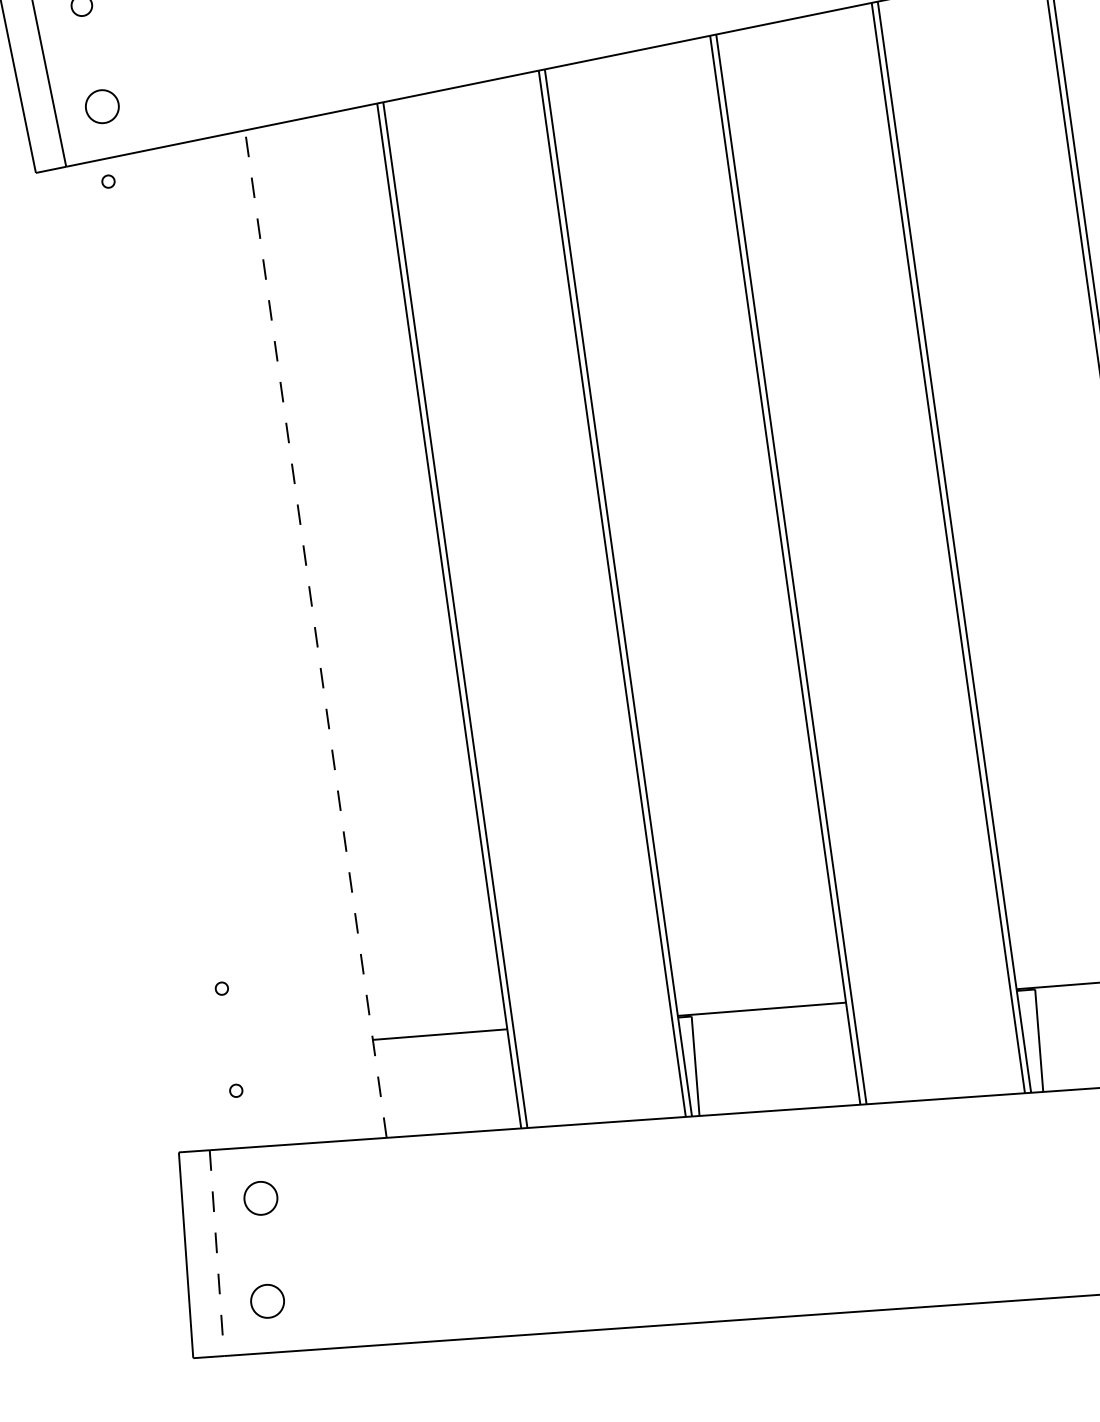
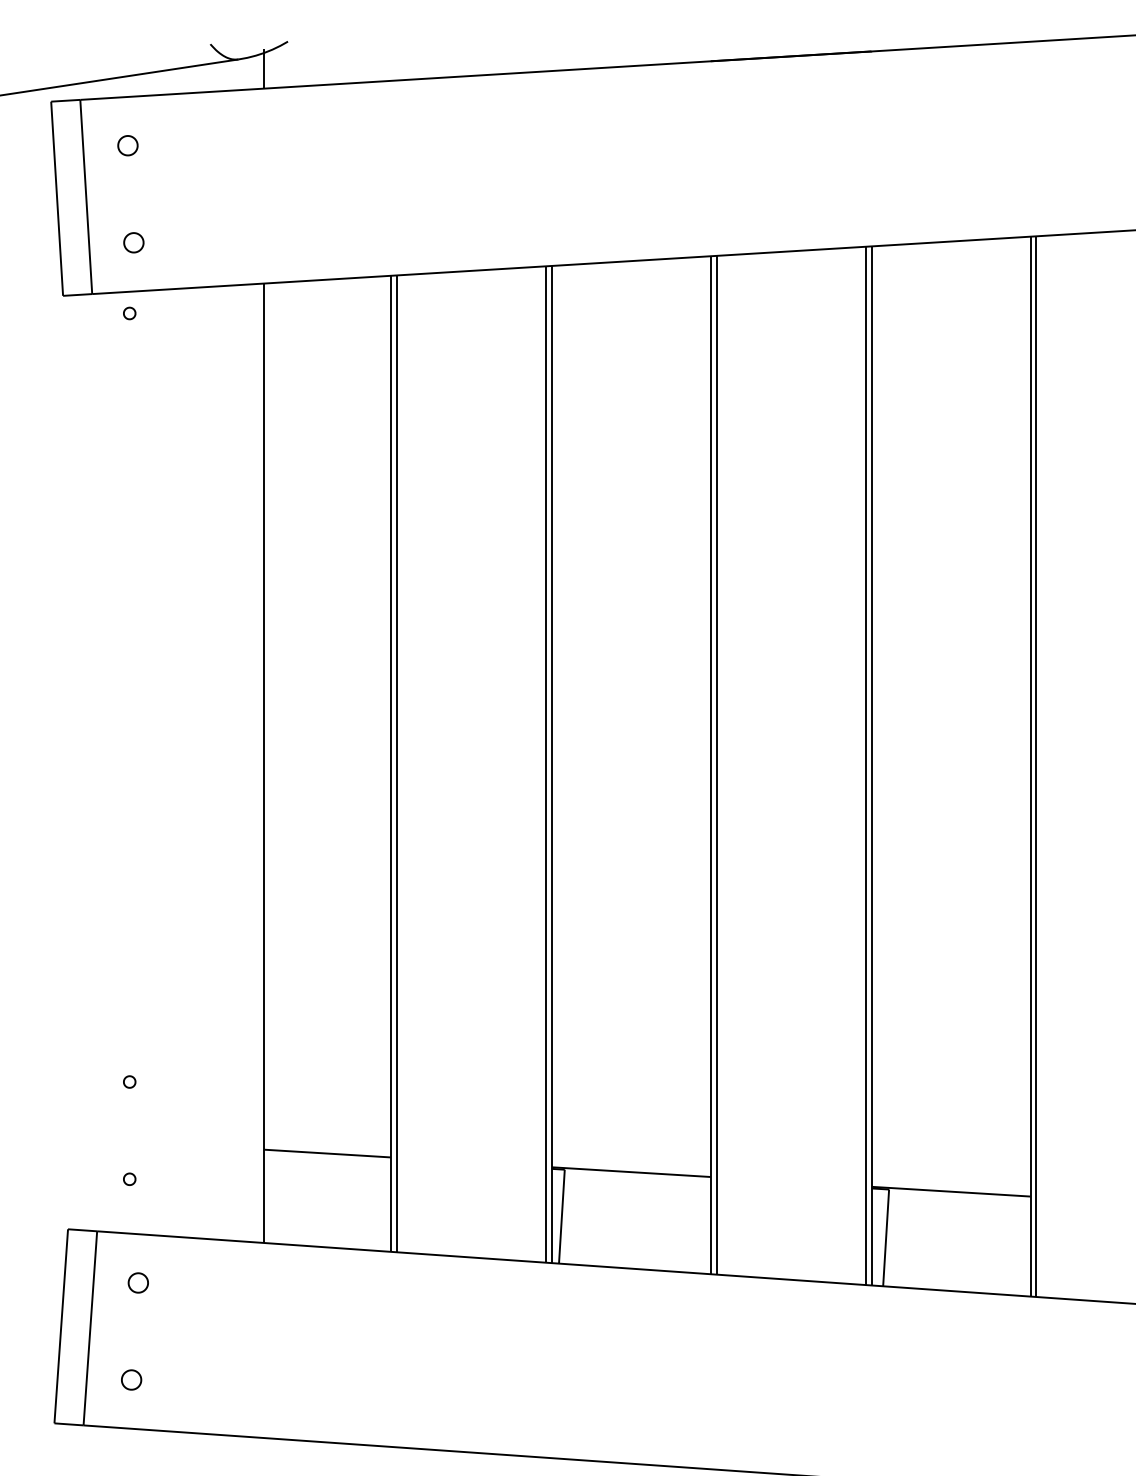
part: (101, 106) -> (133, 242), size x0.62
line: (315, 634) -> (263, 763), dashed -> solid
part: (259, 1198) -> (137, 1282), size x0.62
line: (217, 1253) -> (90, 1328), dashed -> solid
part: (267, 1300) -> (131, 1379), size x0.62

